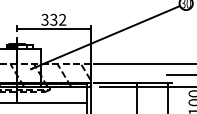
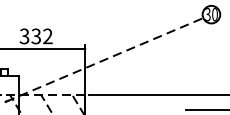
line: (105, 37) -> (104, 59), solid -> dashed

